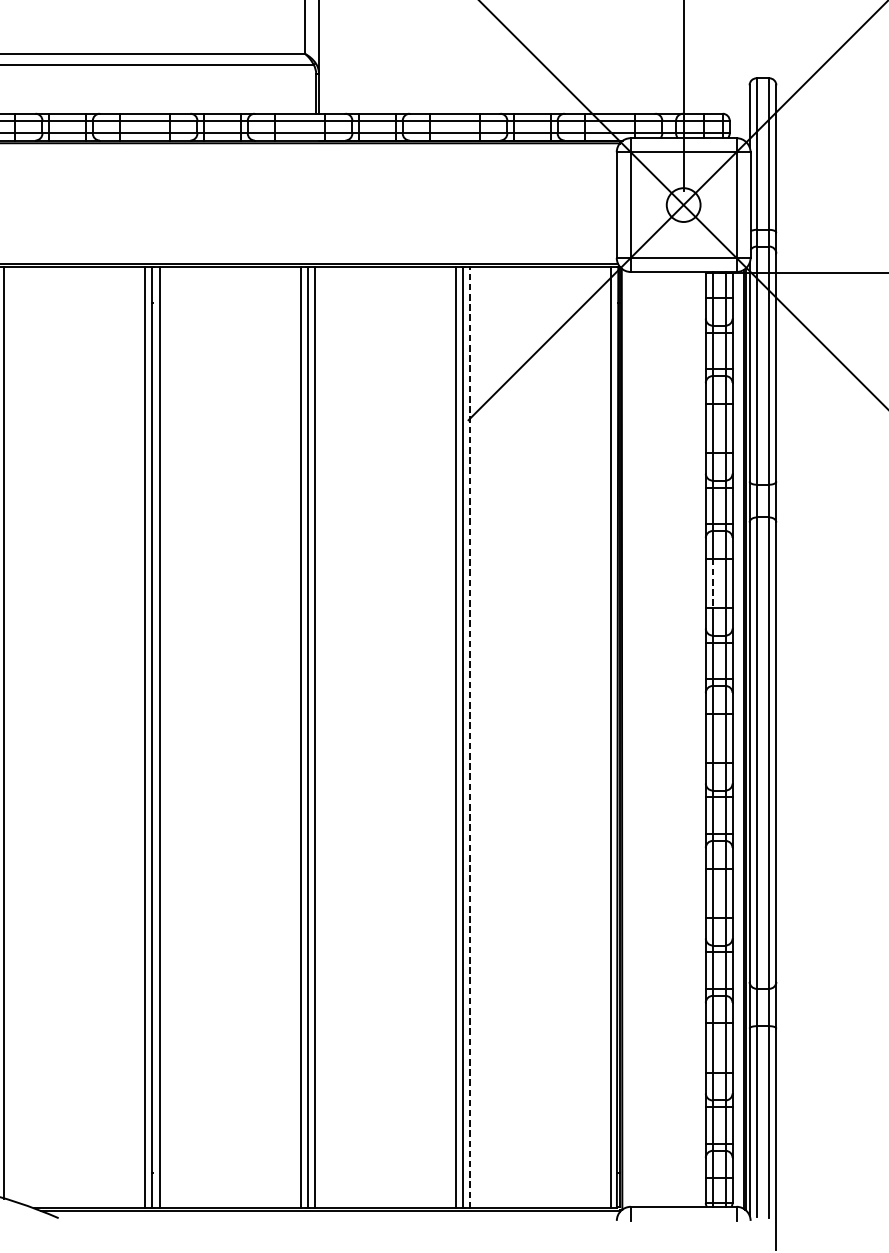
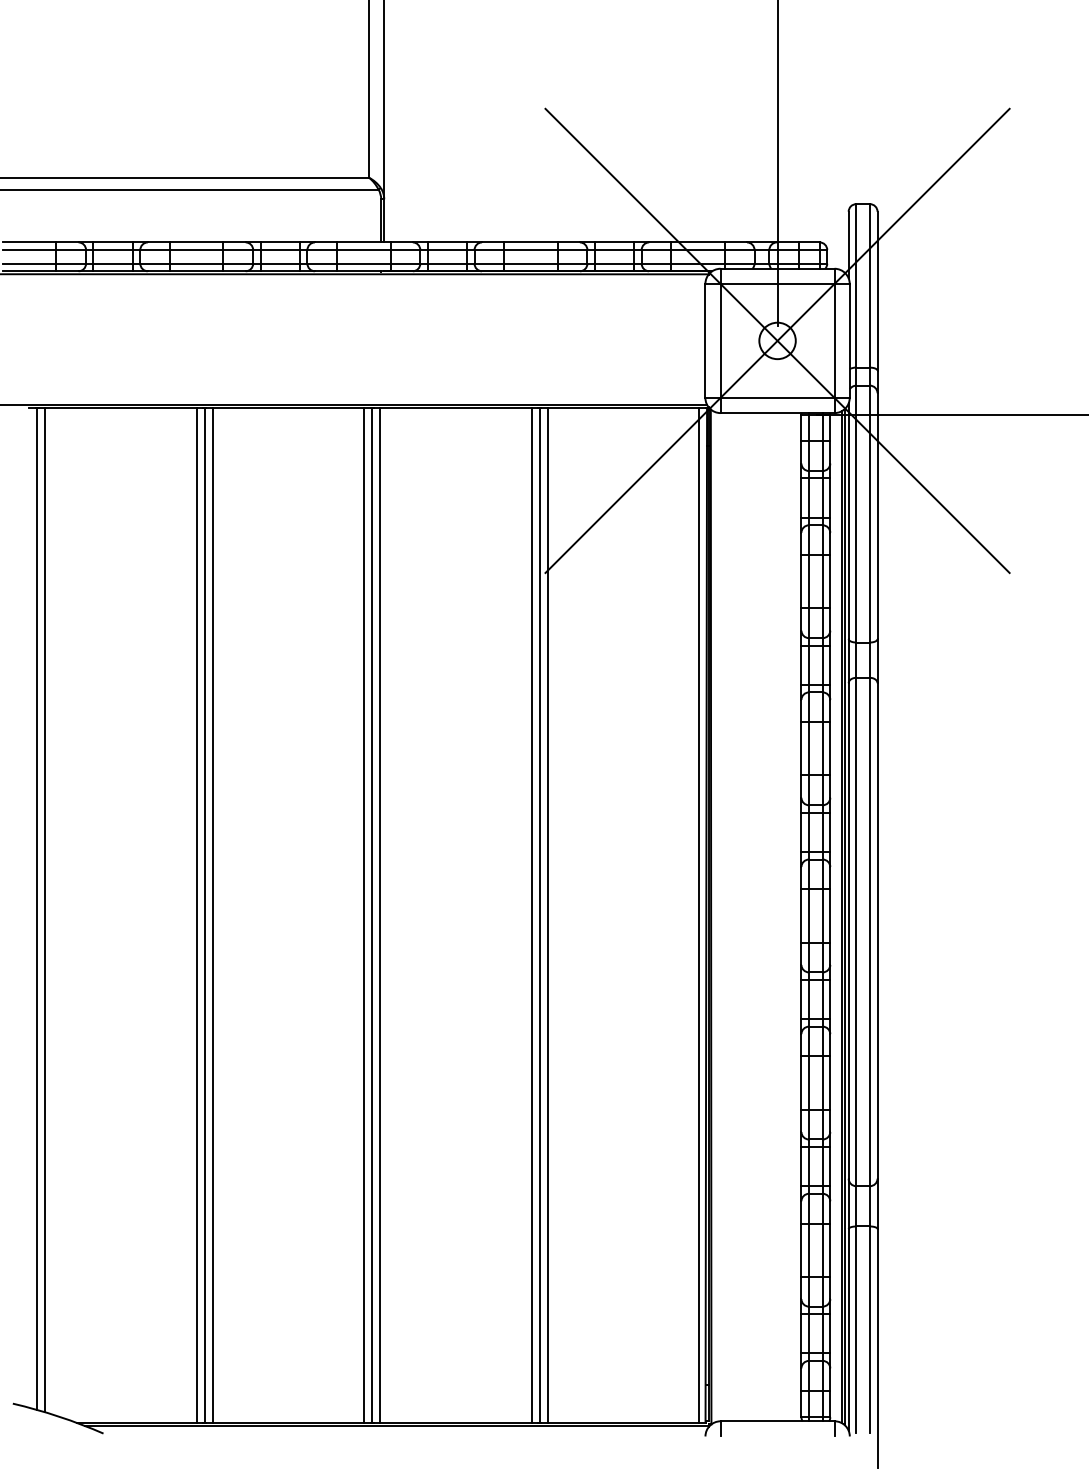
line: (713, 582) -> (809, 748), dashed -> solid
line: (470, 736) -> (547, 914), dashed -> solid

